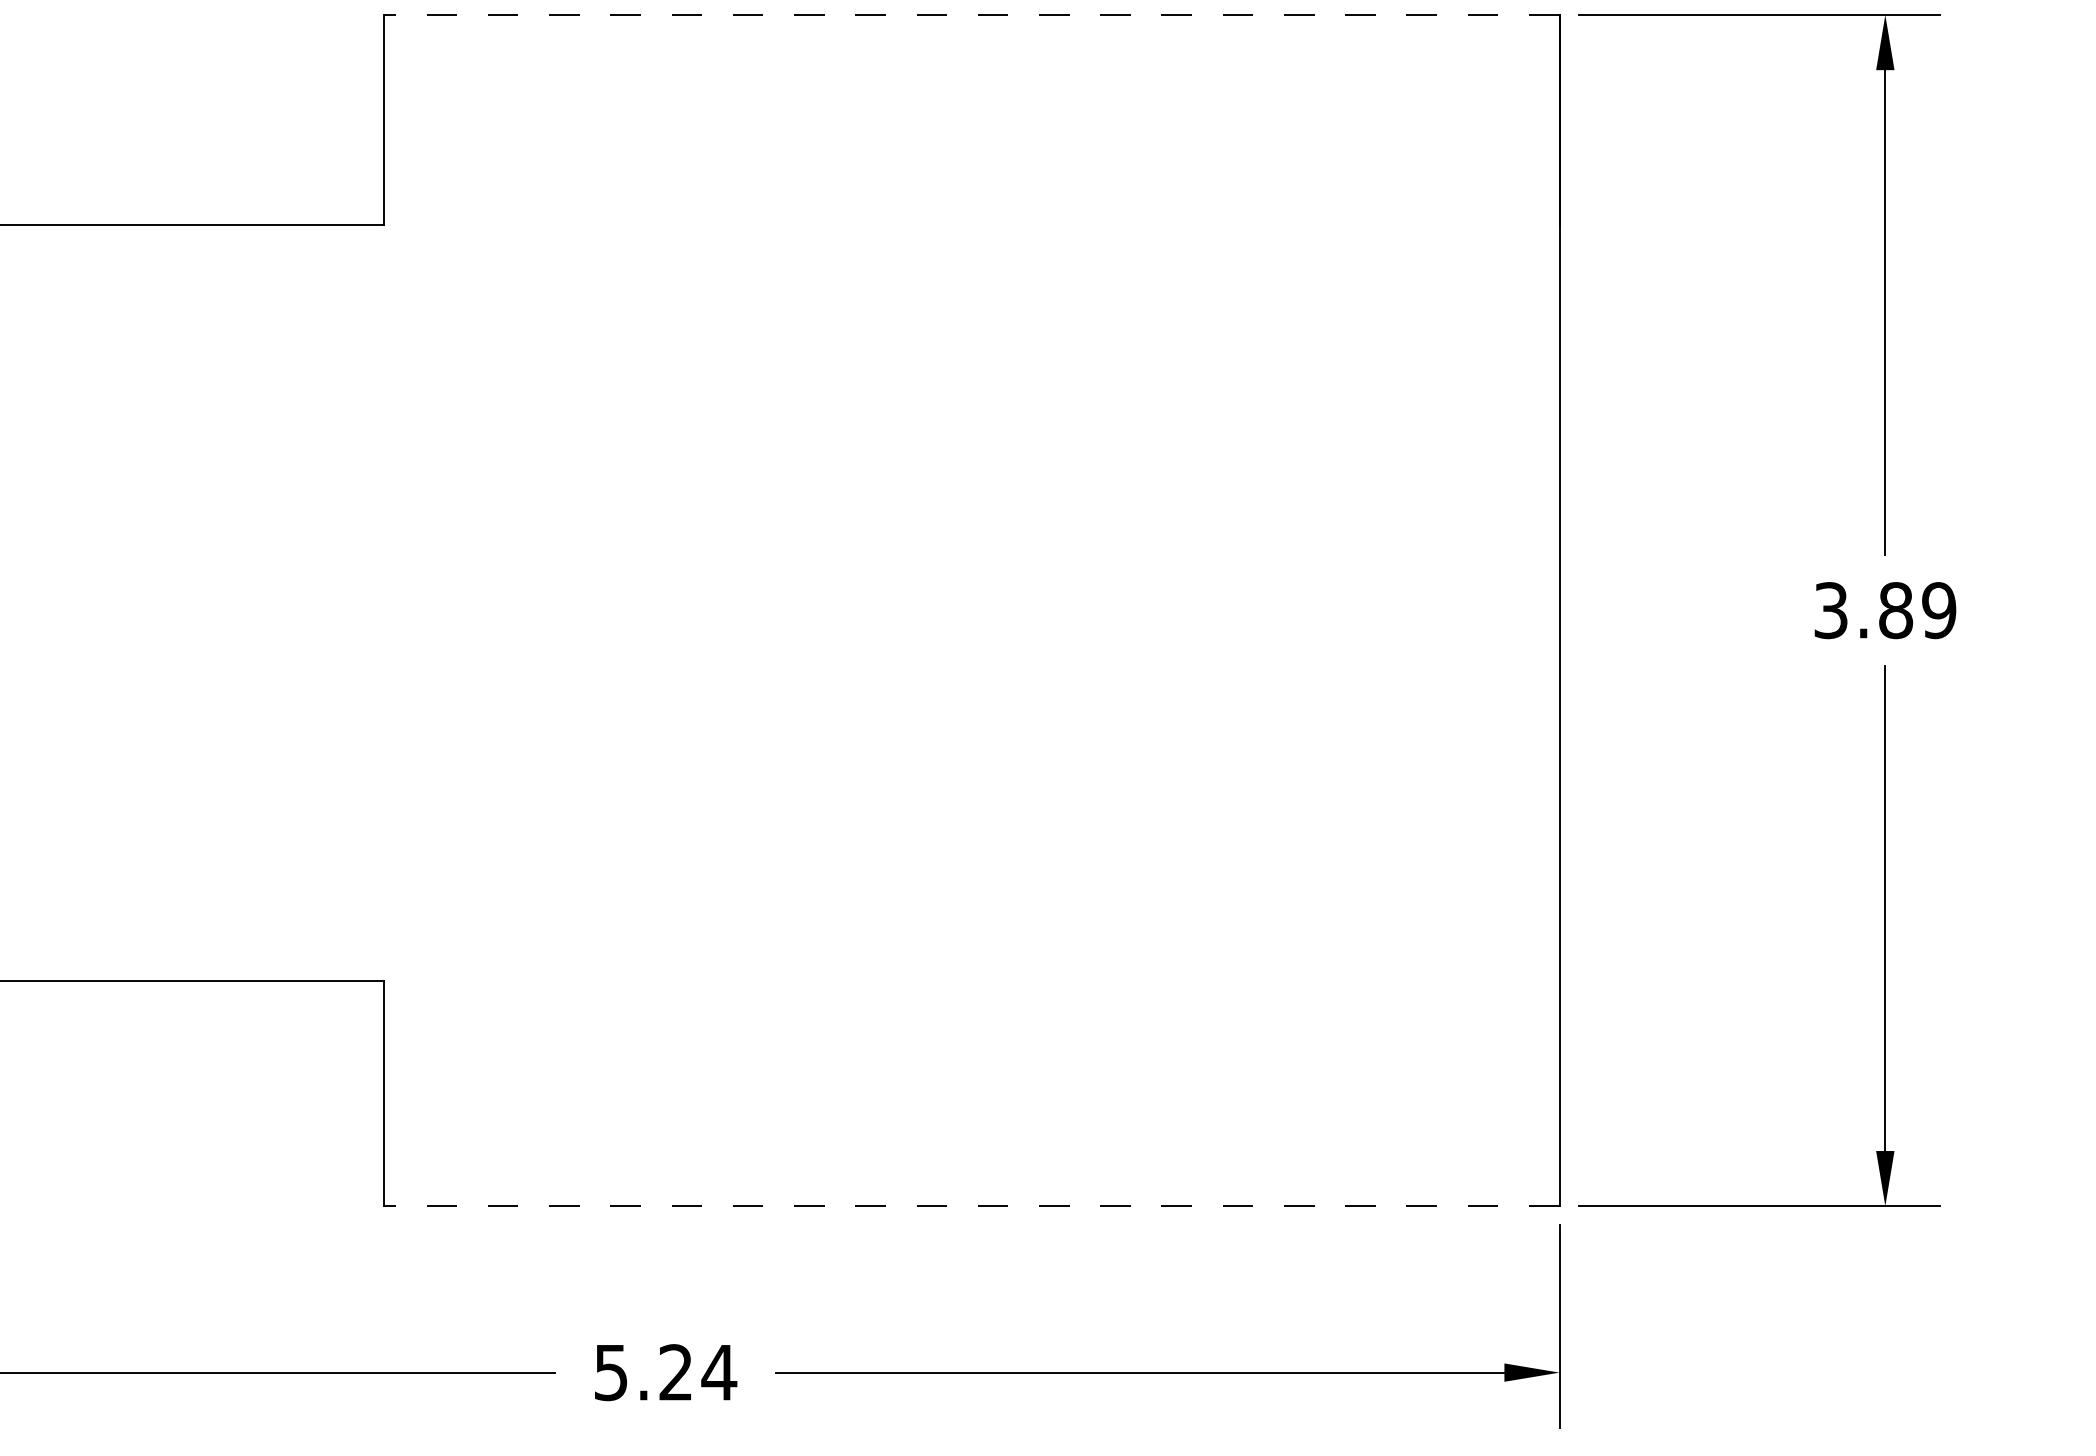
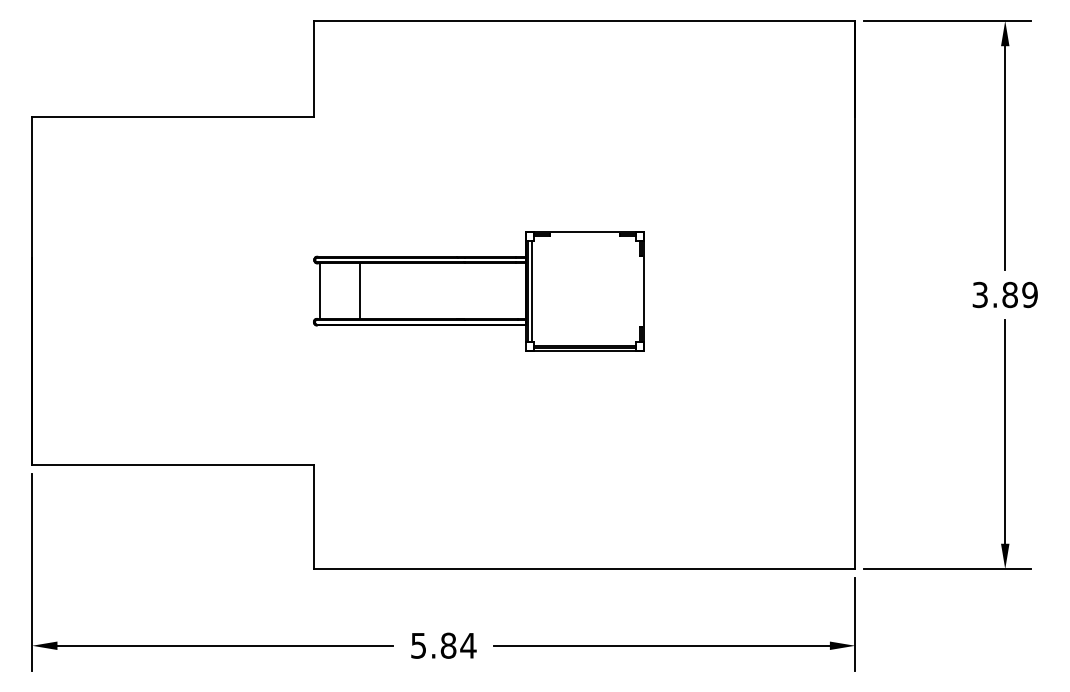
line: (971, 14) -> (584, 20), dashed -> solid
part: (741, 603) -> (478, 291), added
line: (971, 1206) -> (584, 569), dashed -> solid
text: (675, 1372) -> (448, 645), 5.24 -> 5.84

